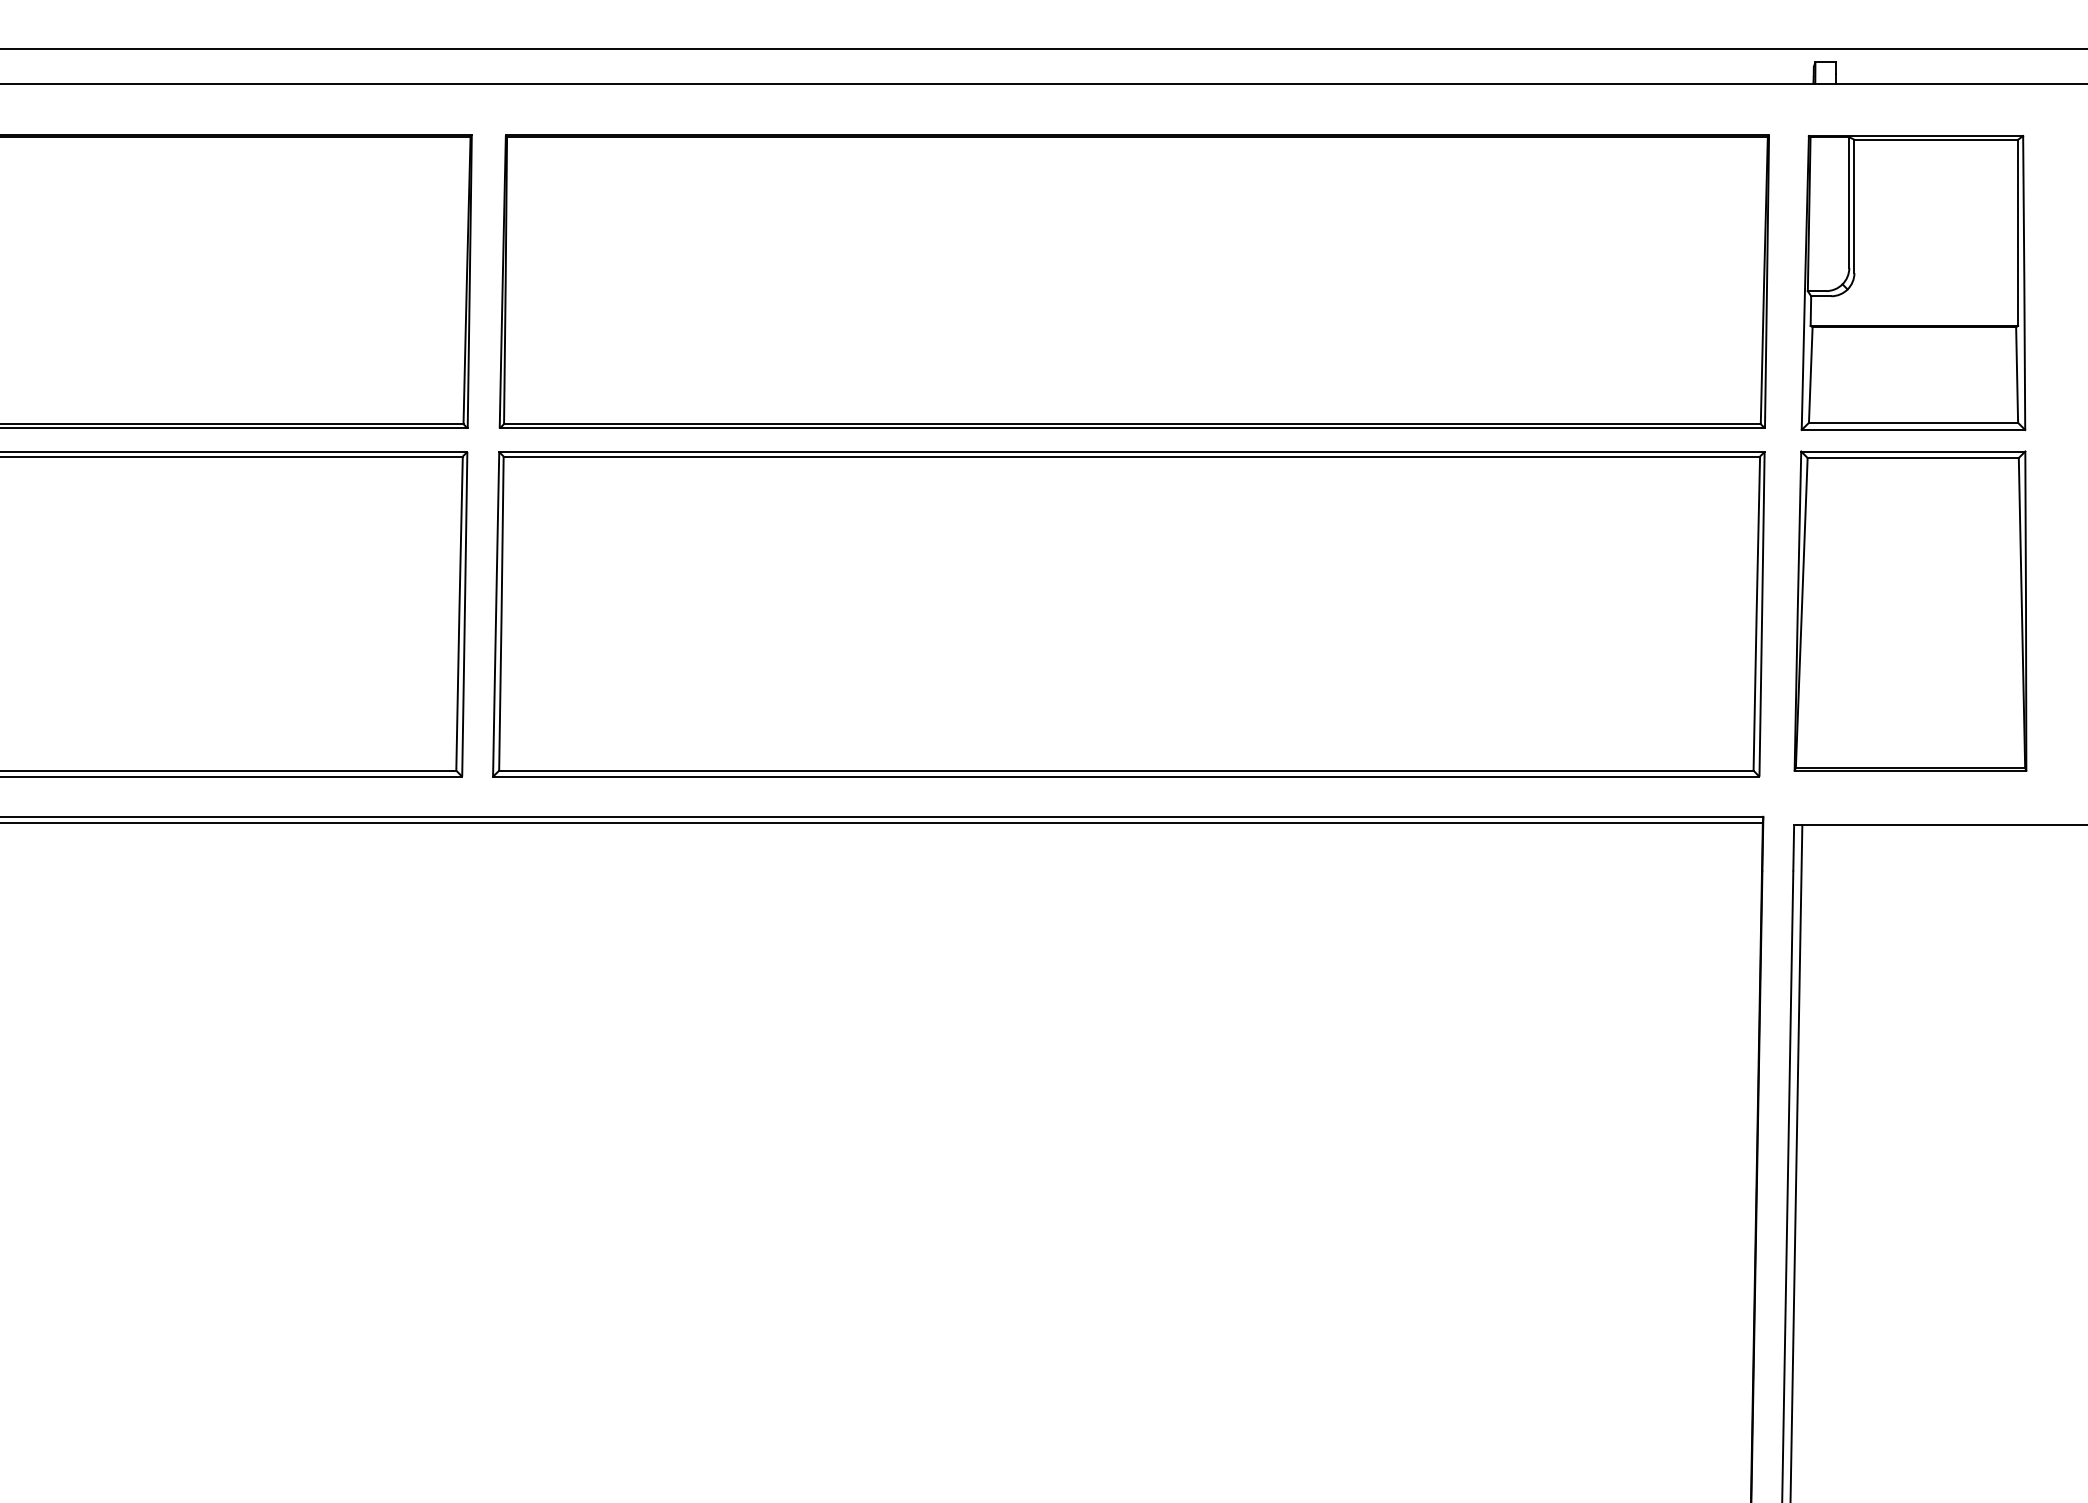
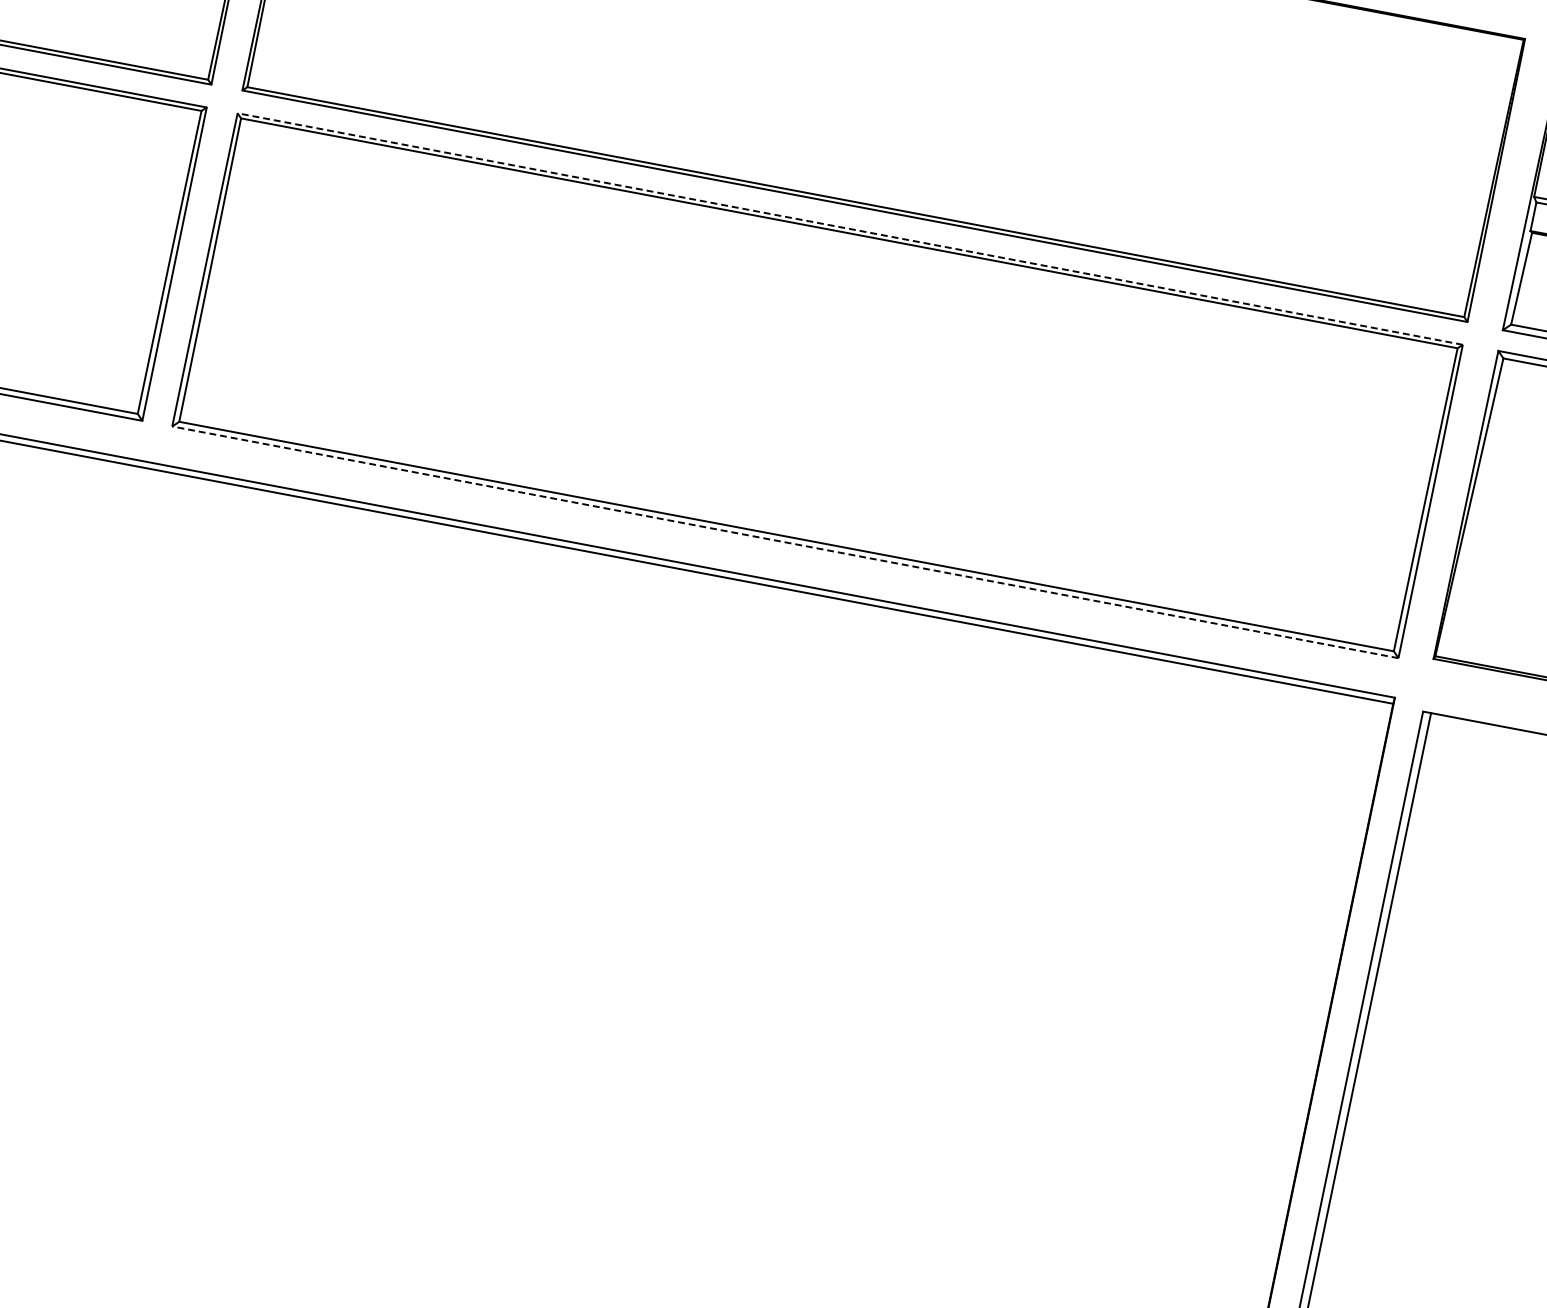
line: (1131, 452) -> (849, 229), solid -> dashed
line: (1125, 776) -> (784, 542), solid -> dashed

